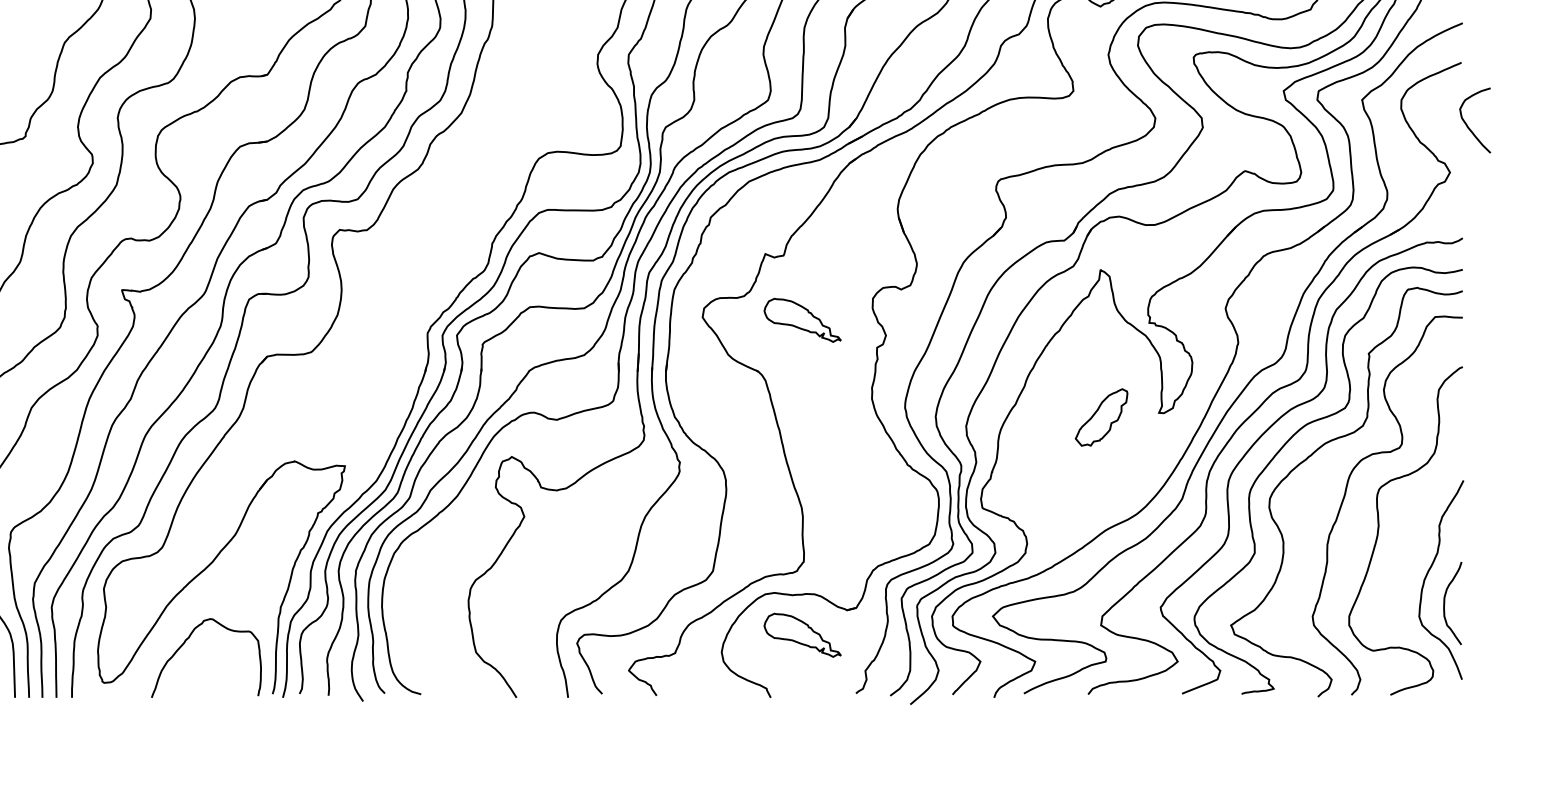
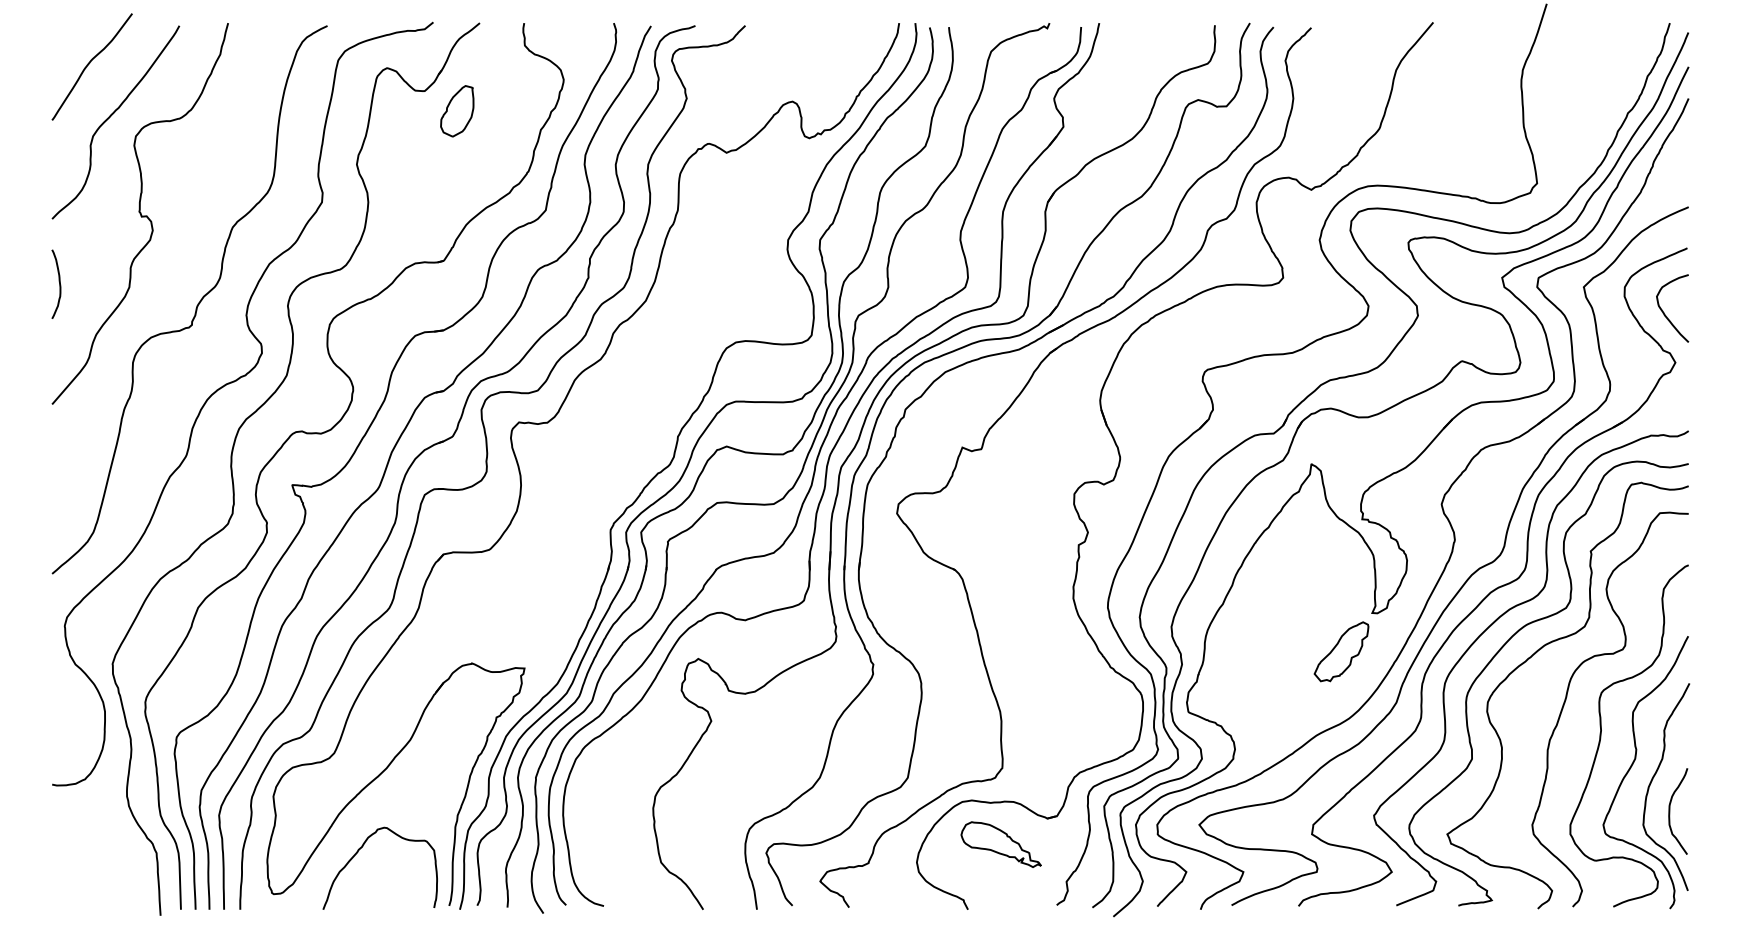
curve: (1467, 124) -> (1664, 312), moved
part: (801, 320) -> (1000, 516), removed
part: (1101, 417) -> (1341, 651), moved
curve: (1408, 560) -> (1632, 766), added

